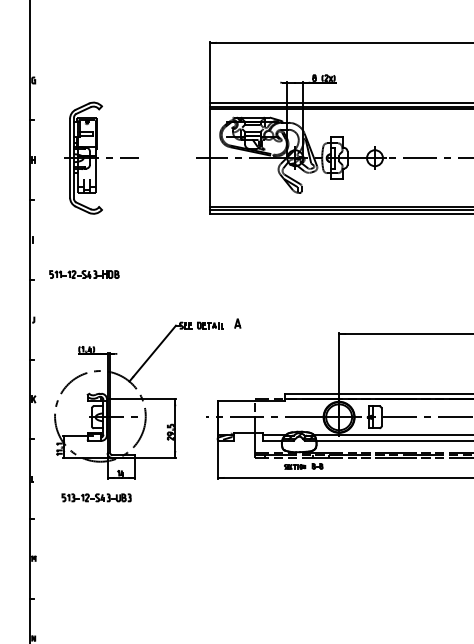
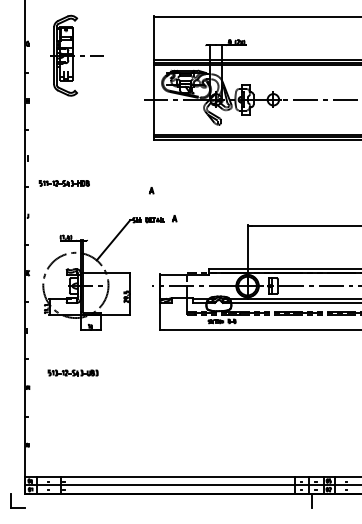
part: (101, 157) -> (76, 55), moved
part: (205, 284) -> (151, 190), added
part: (95, 497) -> (72, 372), moved

